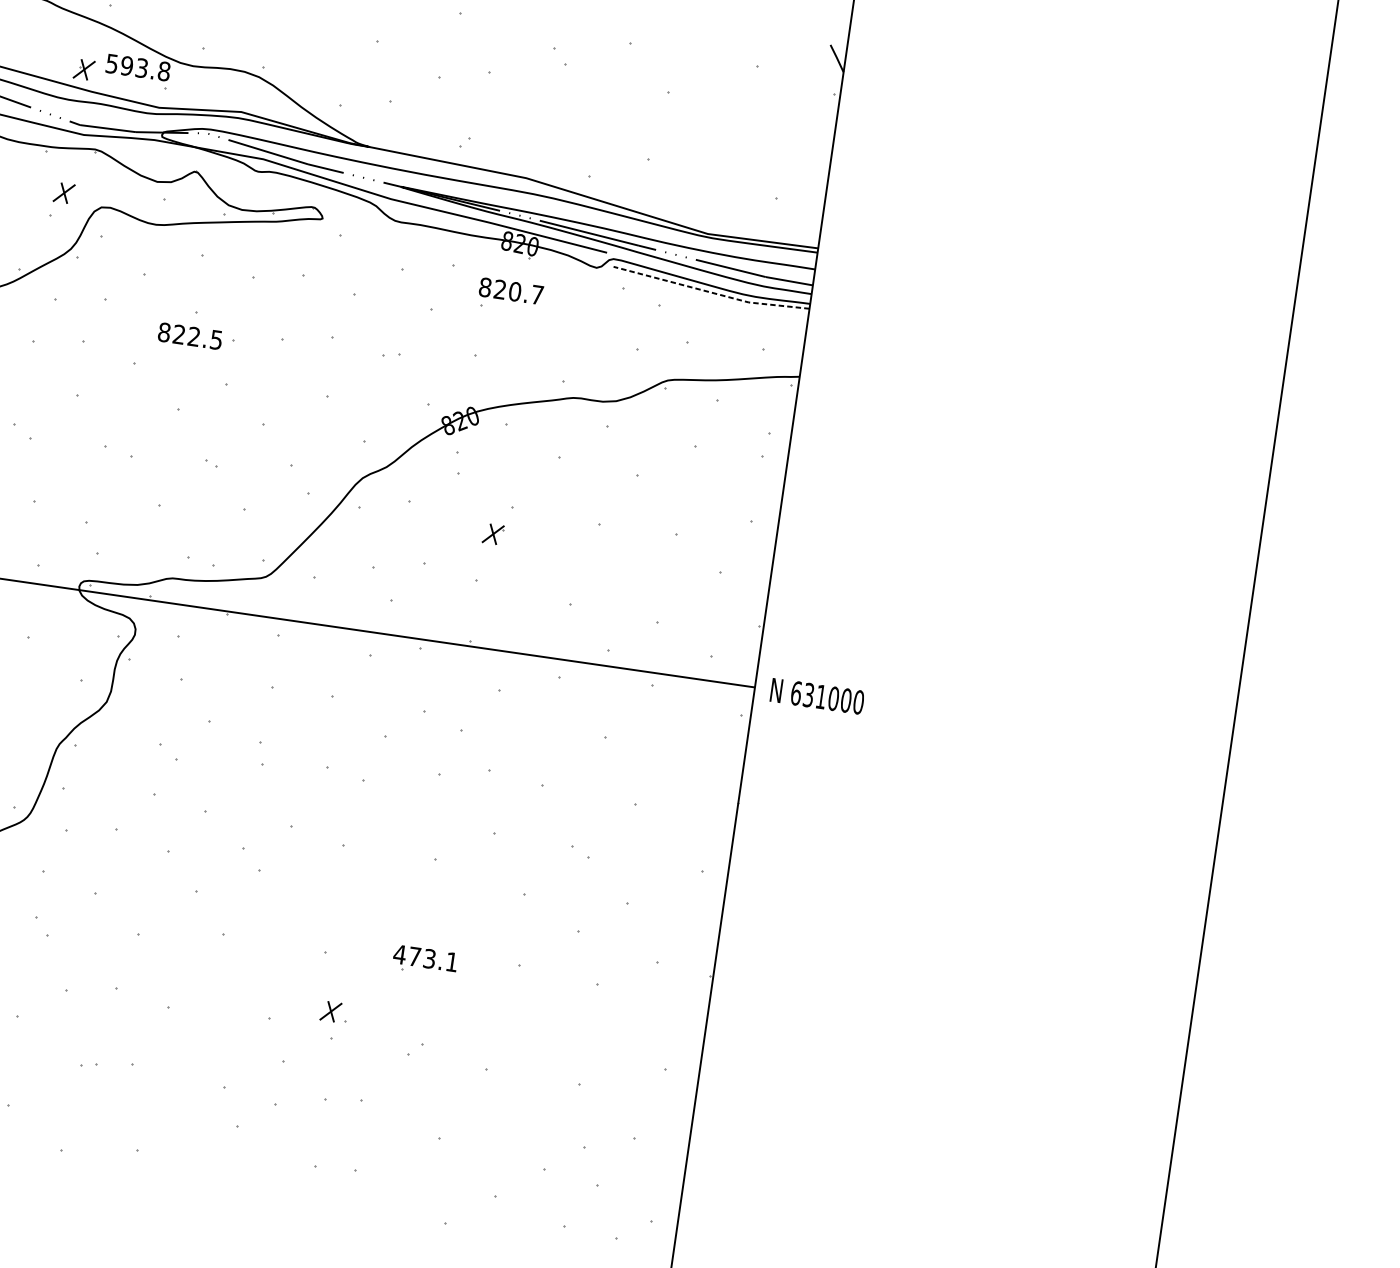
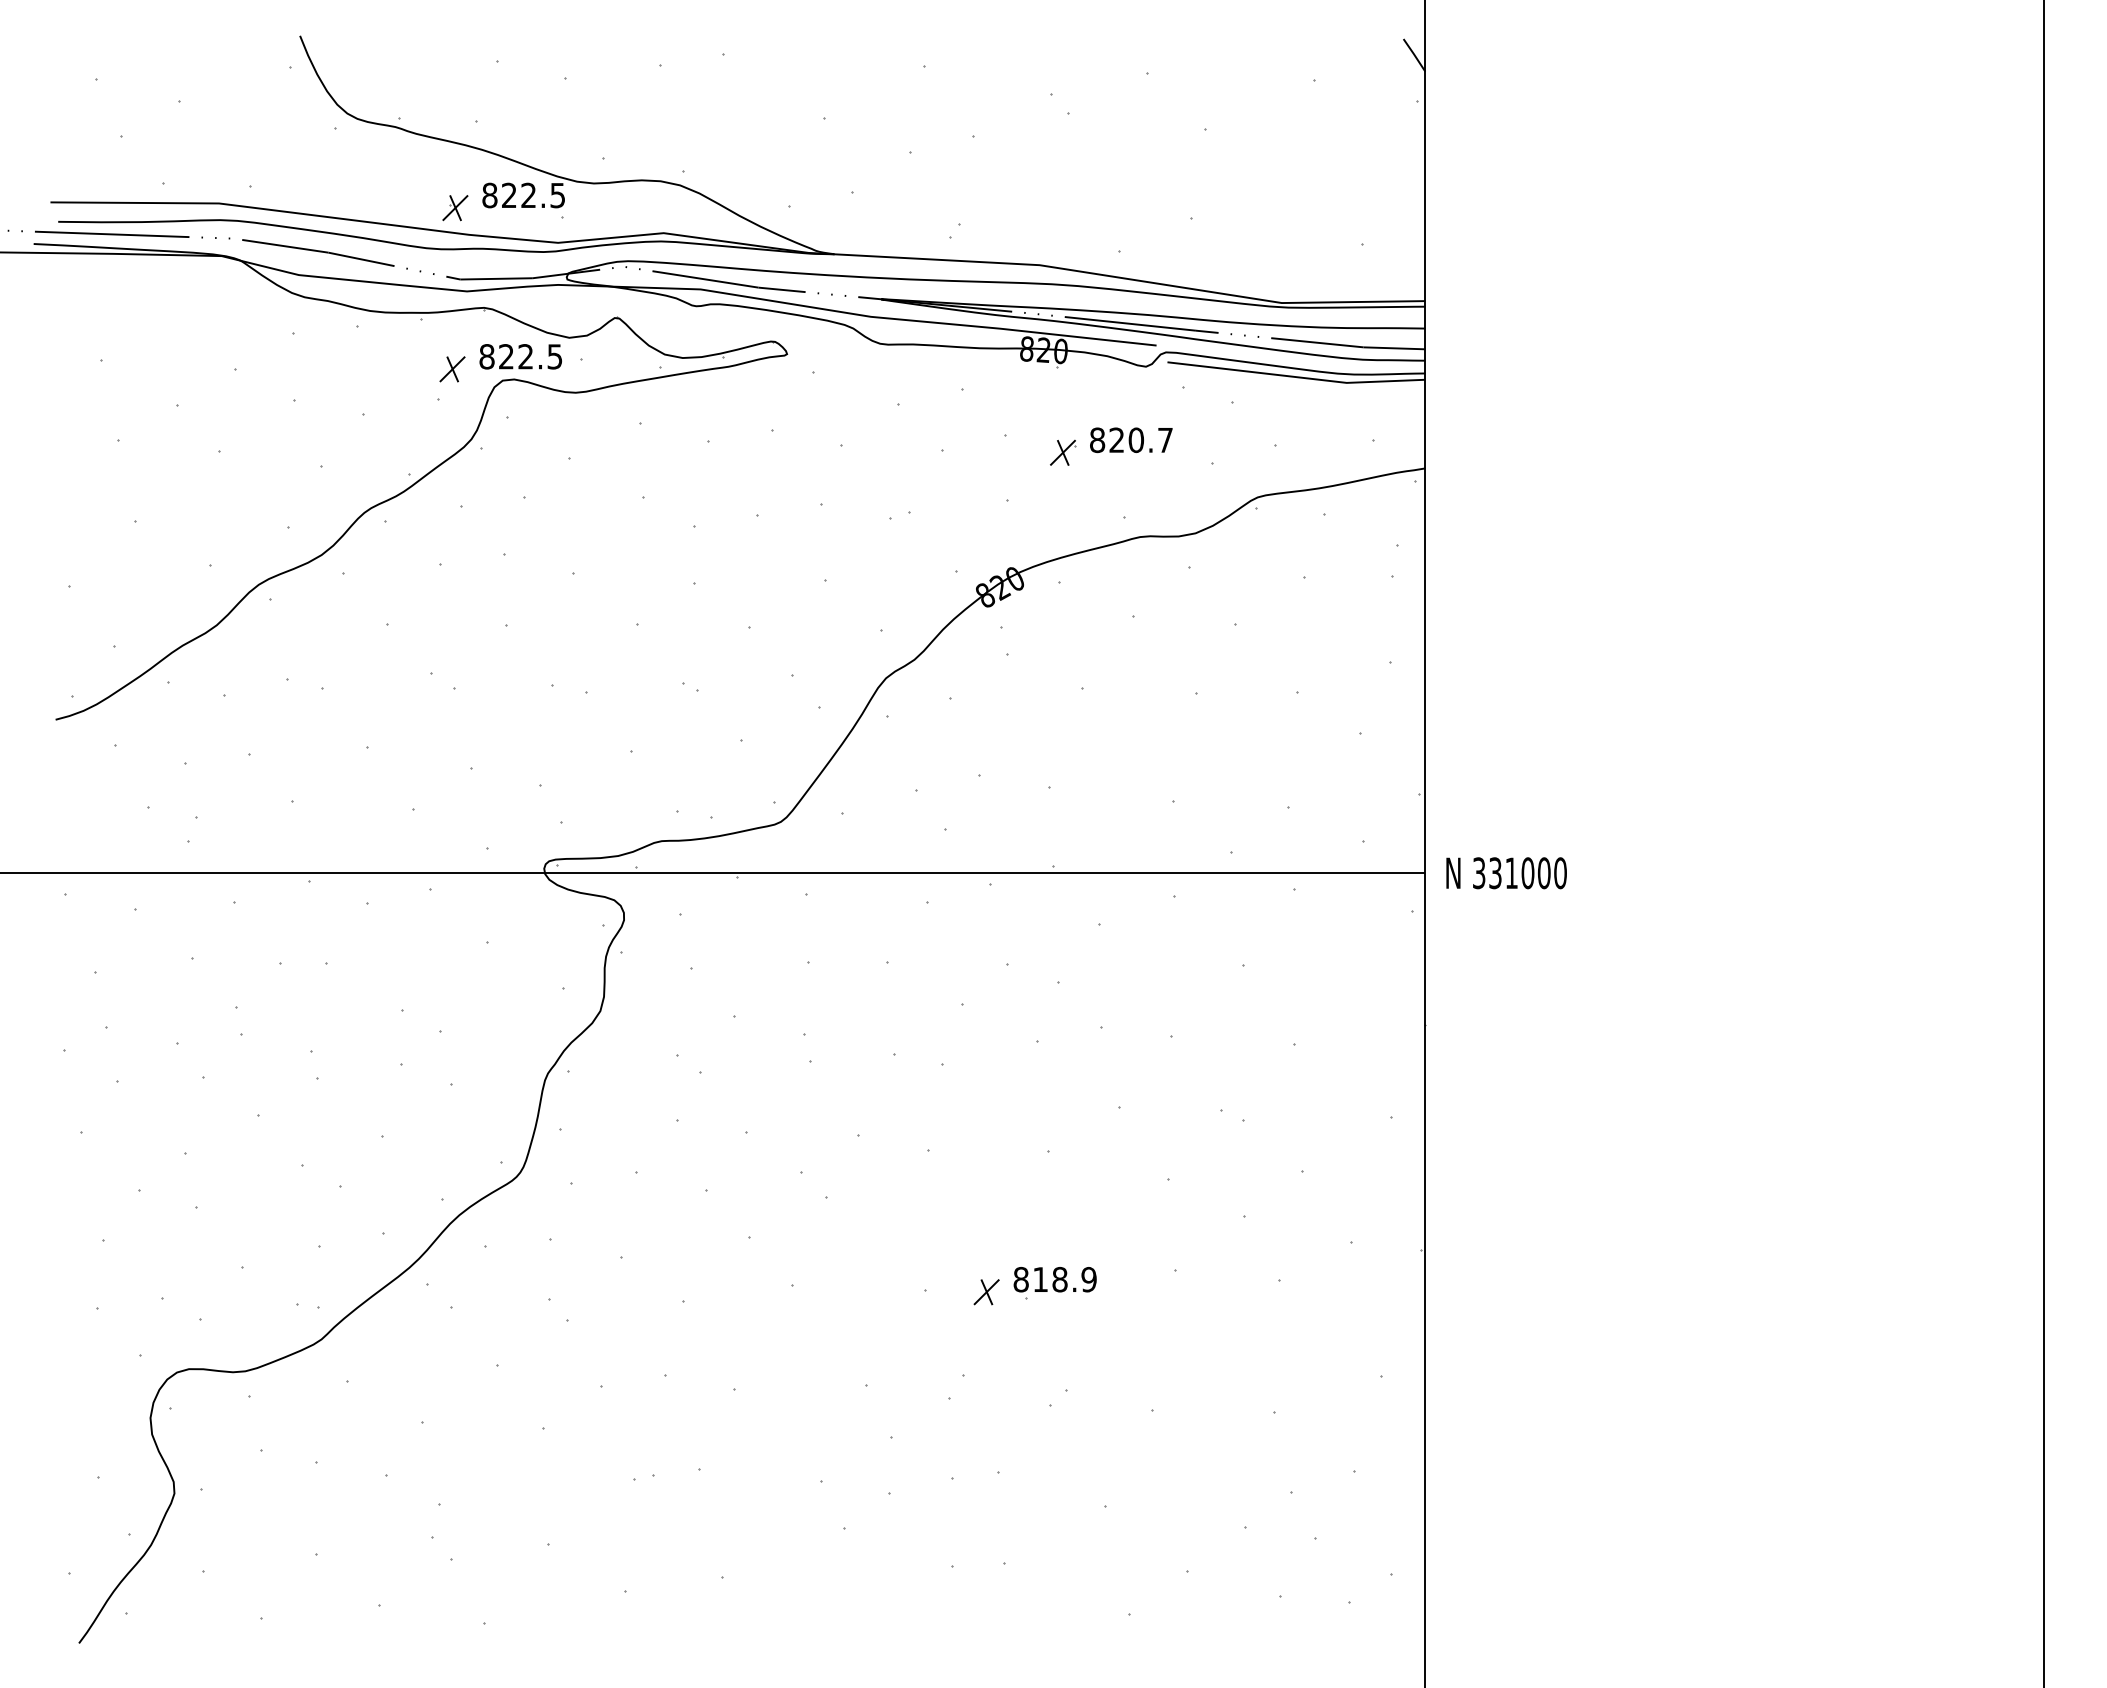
text: (137, 67) -> (523, 195), 593.8 -> 822.5
part: (511, 291) -> (1131, 440), moved
line: (710, 292) -> (1296, 377), dashed -> solid
text: (190, 335) -> (520, 356), moved
part: (493, 534) -> (1063, 452), moved
text: (796, 693) -> (1479, 873), 631000 -> 331000
text: (425, 958) -> (1054, 1279), 473.1 -> 818.9
part: (330, 1011) -> (986, 1292), moved

